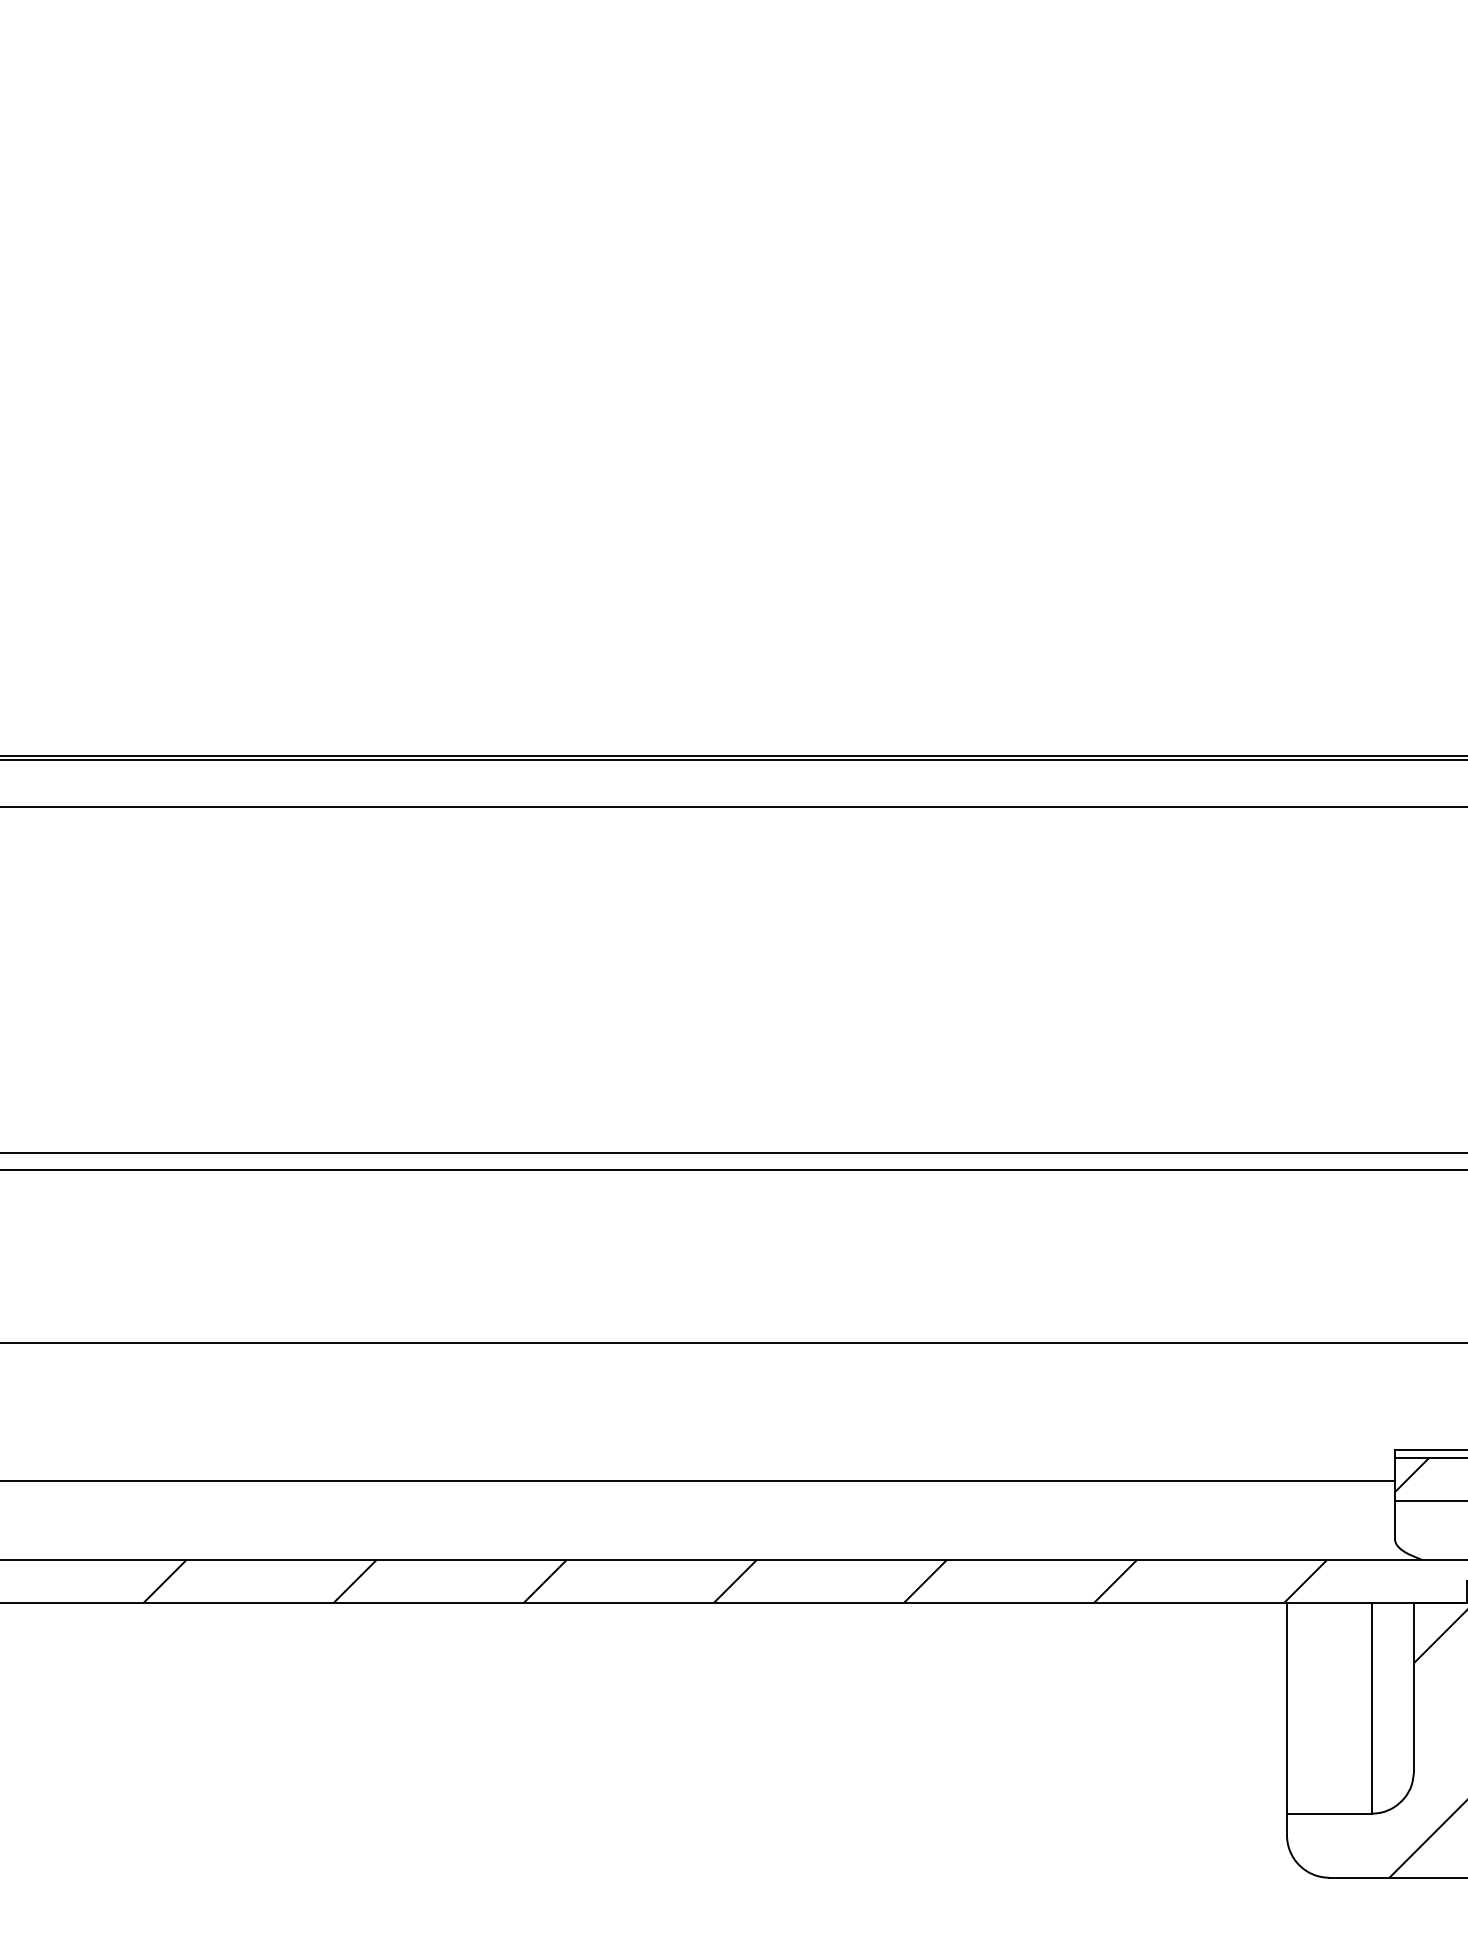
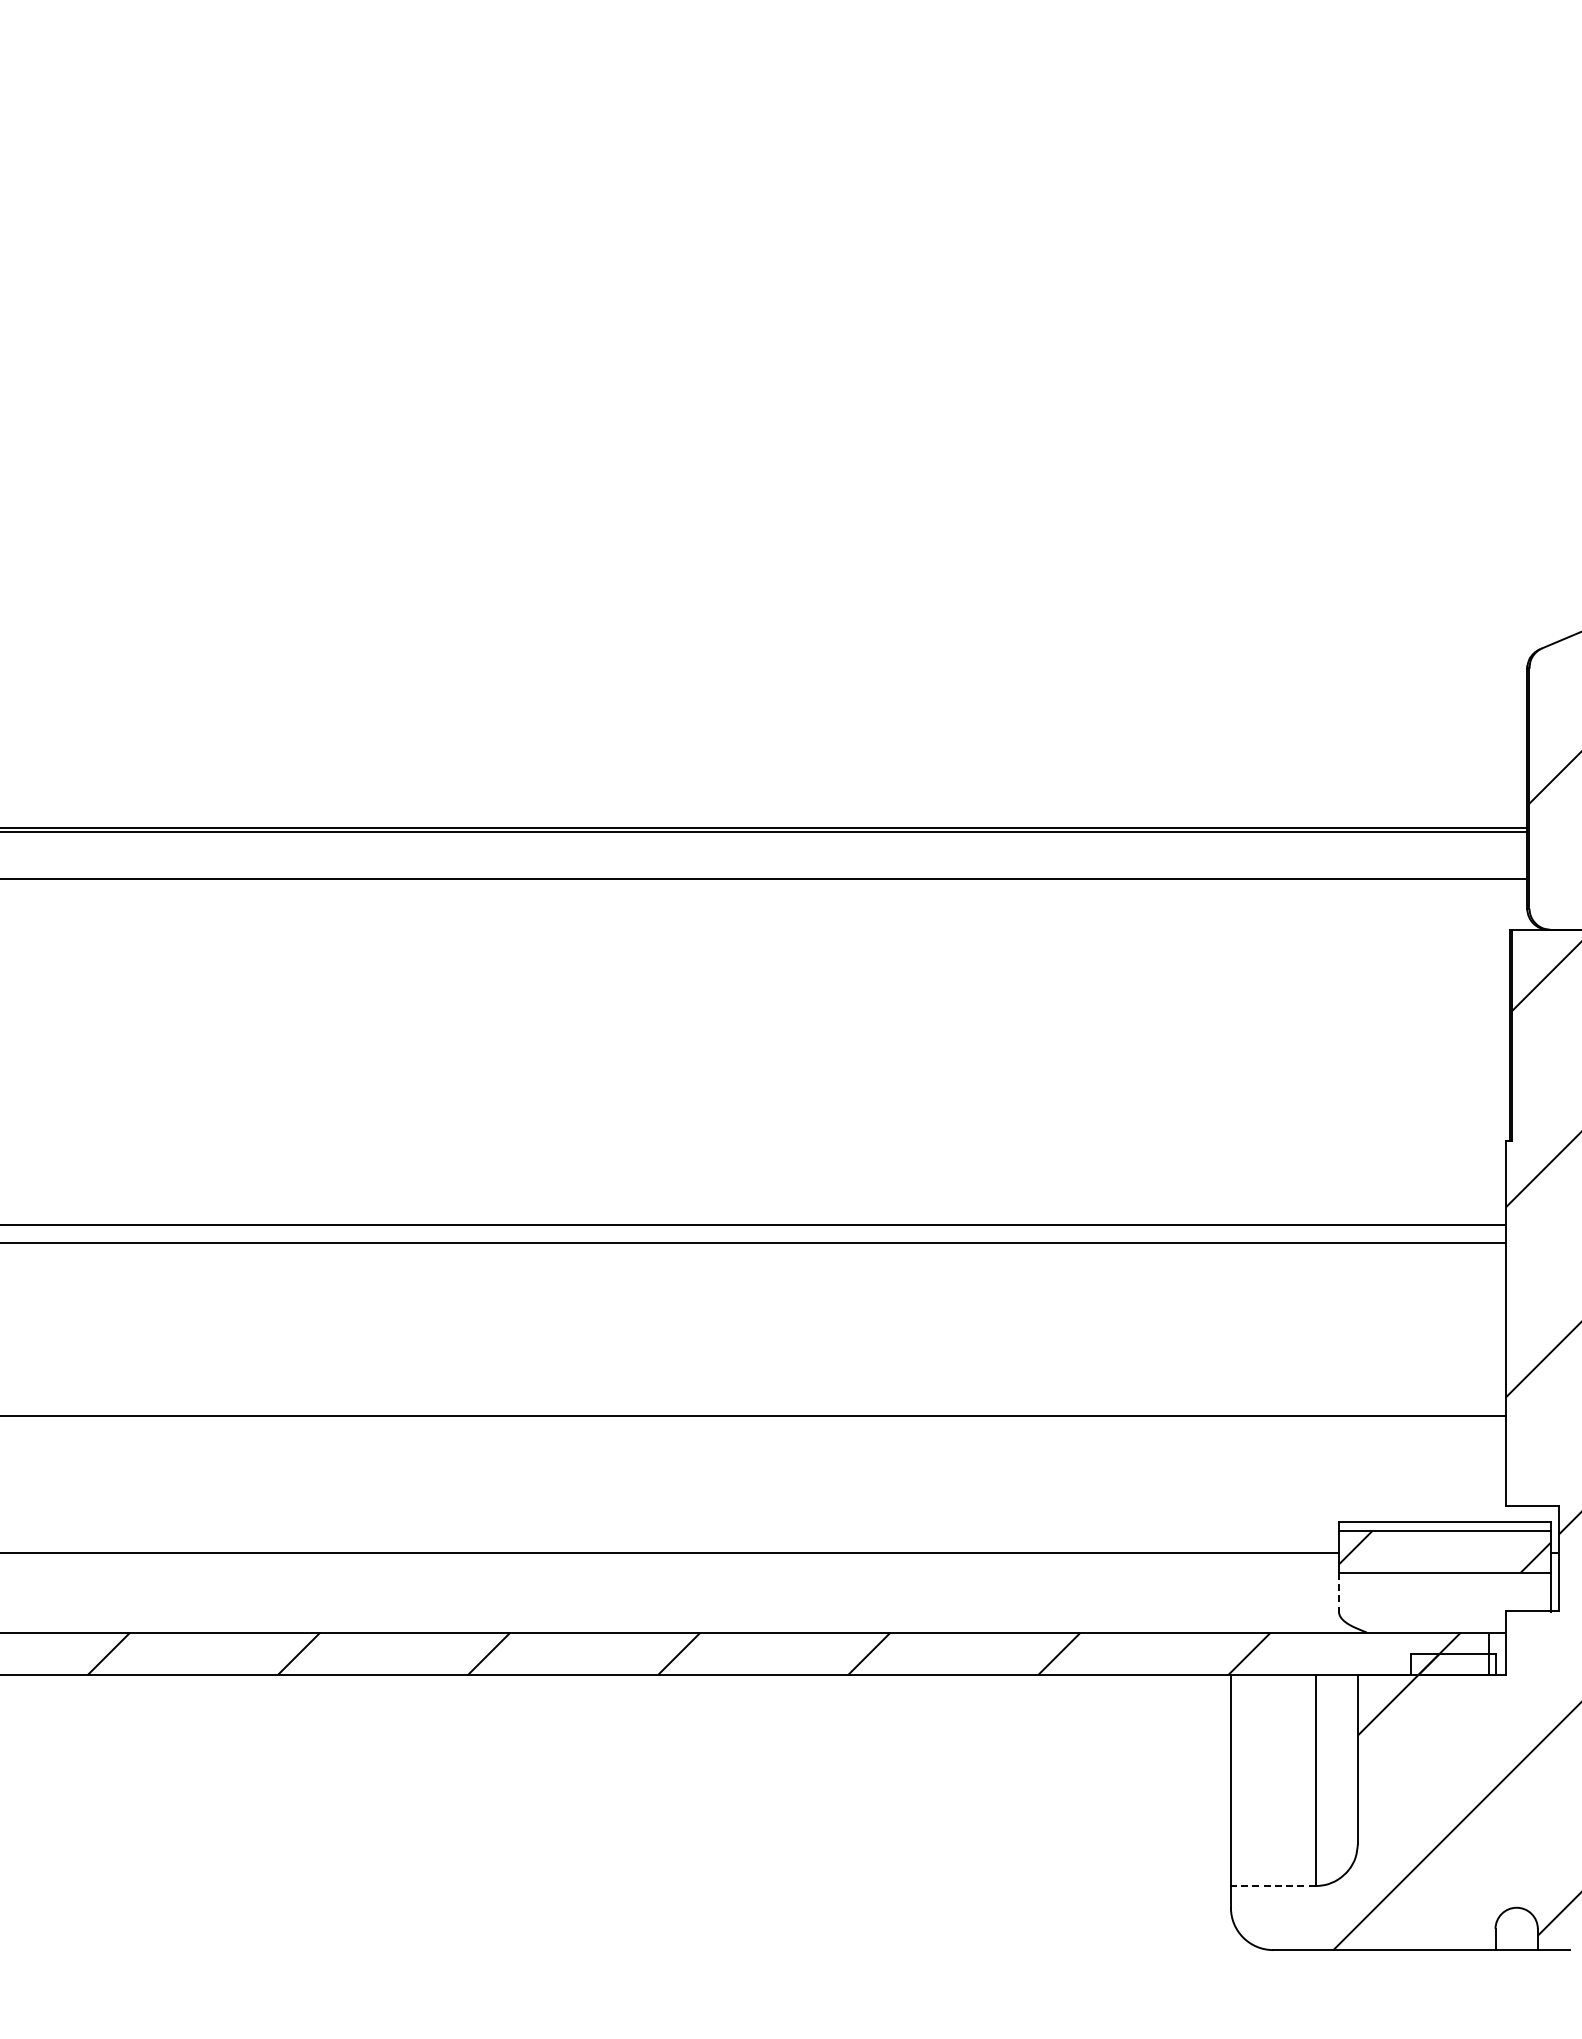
line: (1394, 1520) -> (1338, 1592), solid -> dashed
line: (1328, 1814) -> (1272, 1886), solid -> dashed

